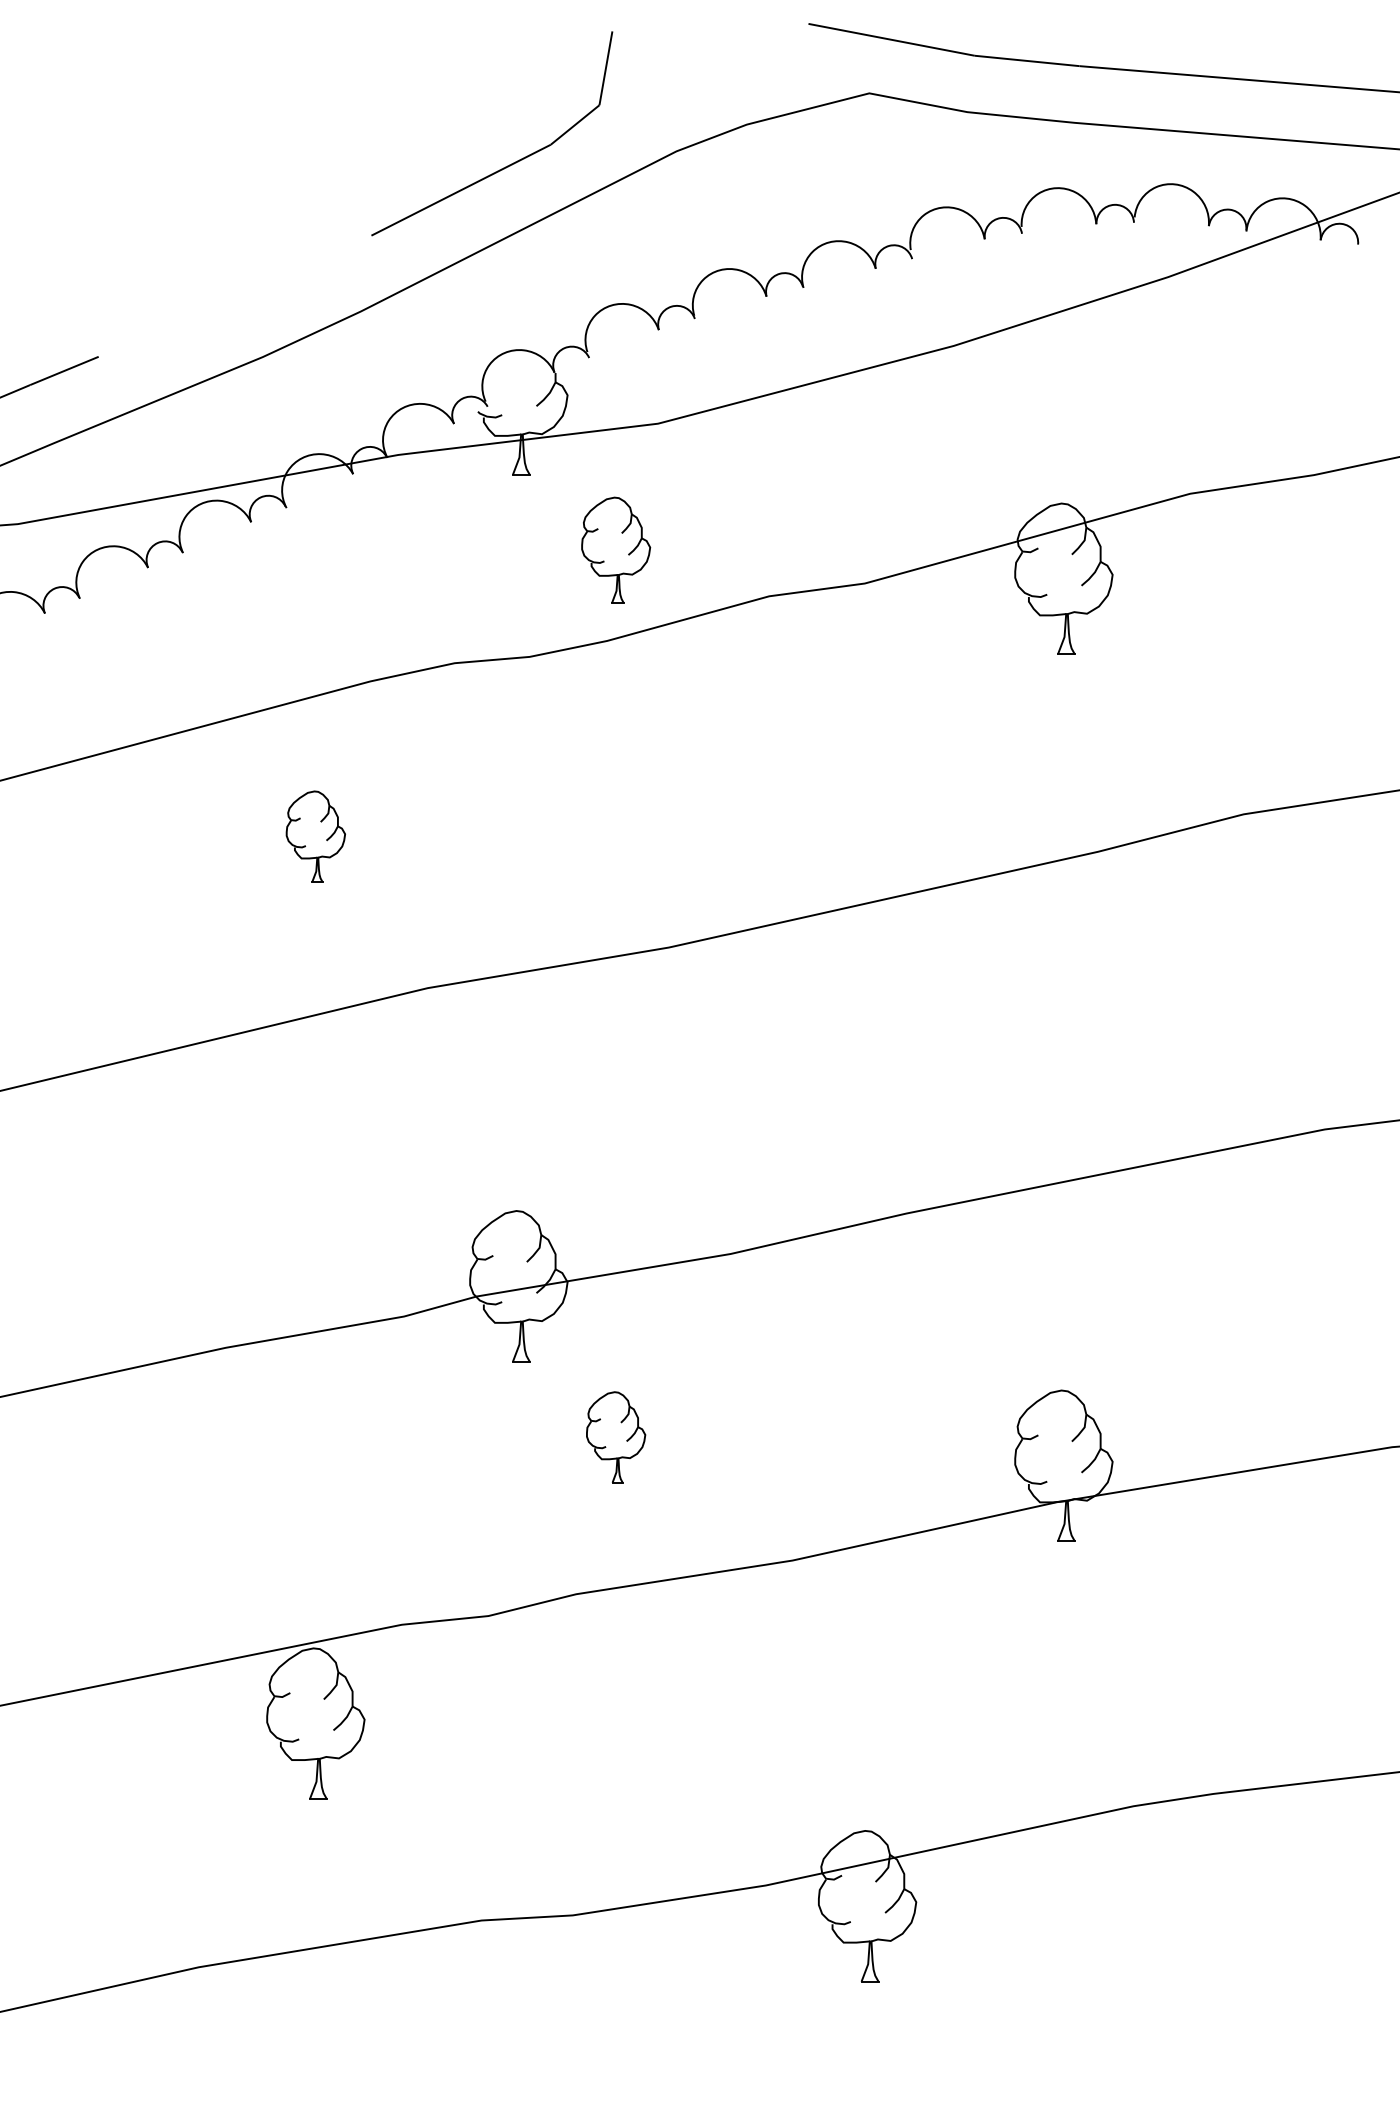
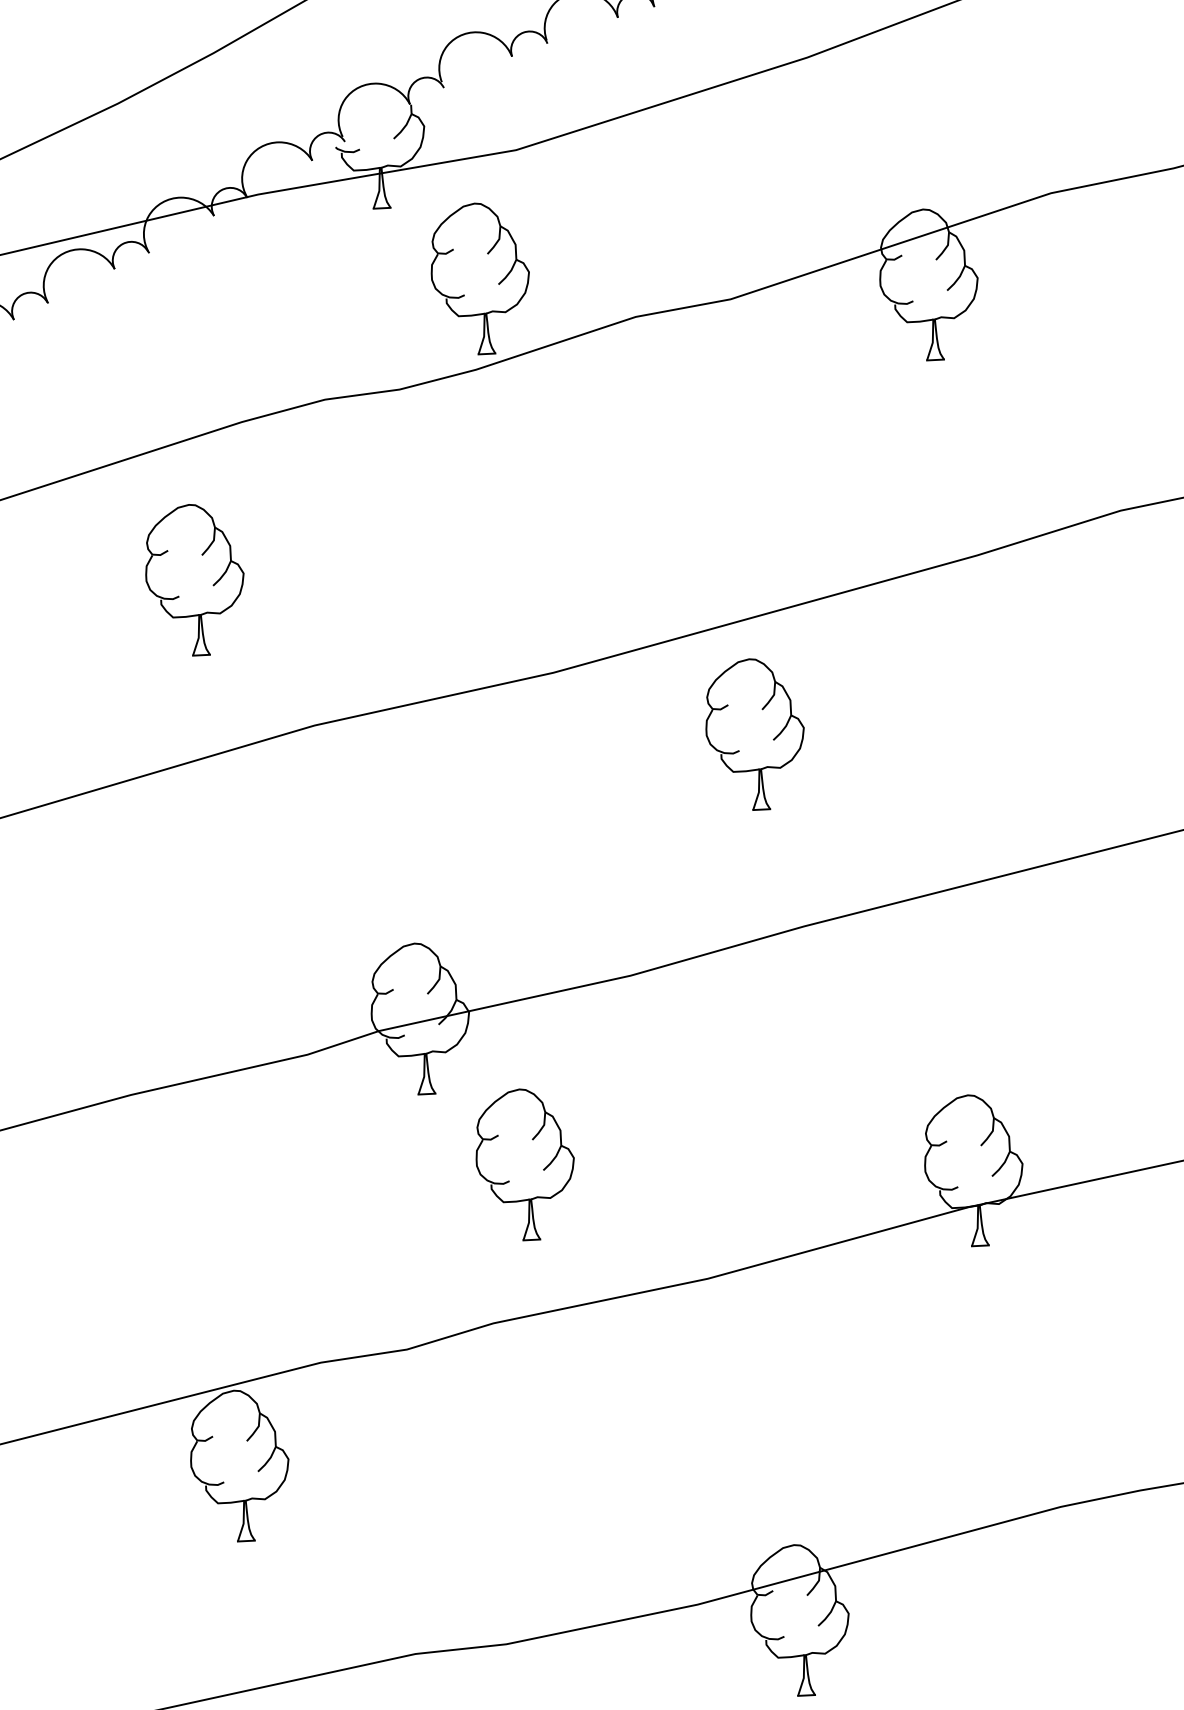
part: (615, 550) -> (479, 278), size x1.43
part: (315, 836) -> (194, 579), size x1.67
part: (867, 1019) -> (755, 734), added
part: (615, 1437) -> (524, 1164), size x1.67

